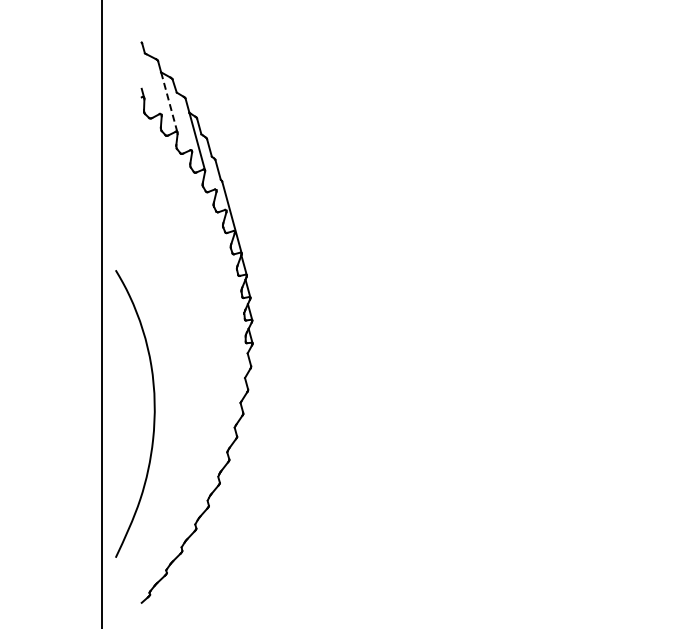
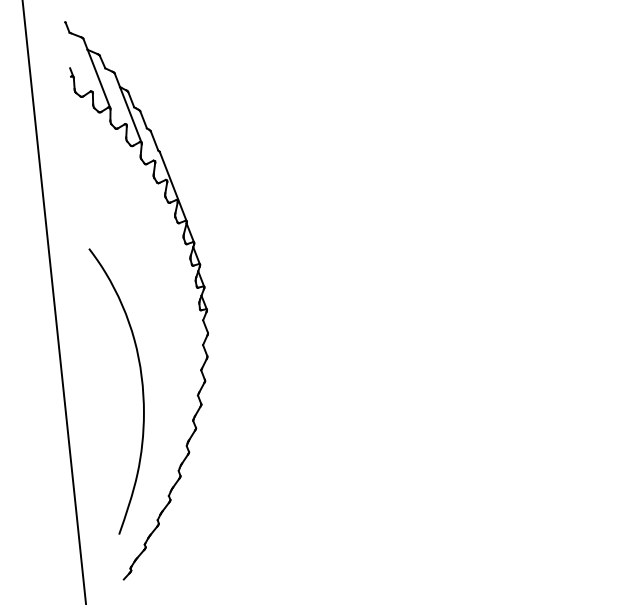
line: (169, 103) -> (99, 79), dashed -> solid
curve: (153, 413) -> (141, 387), moved

